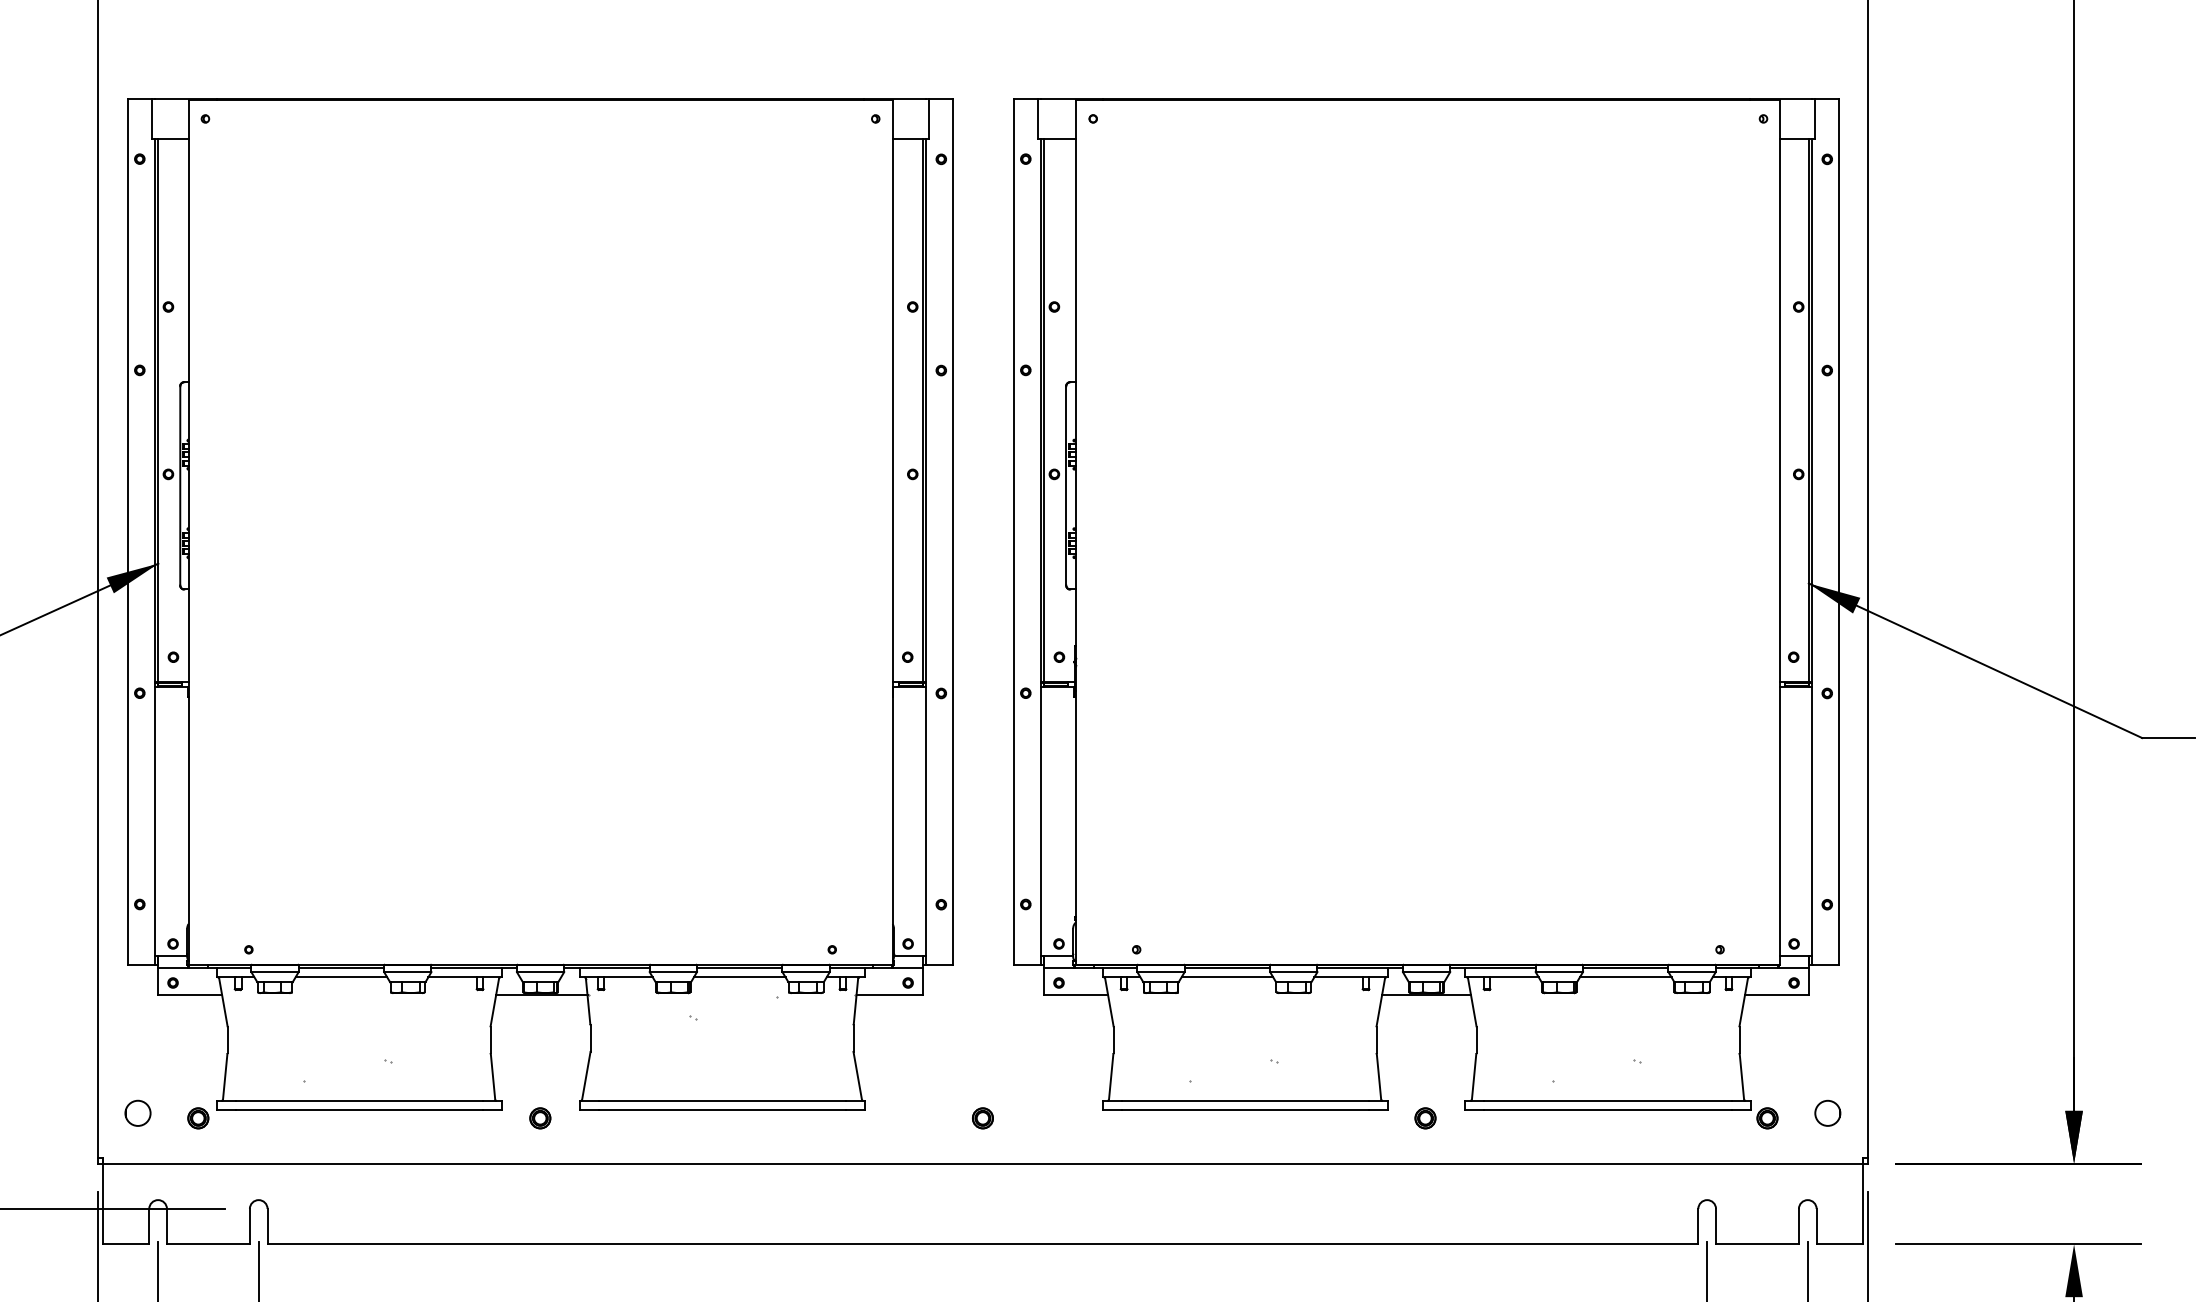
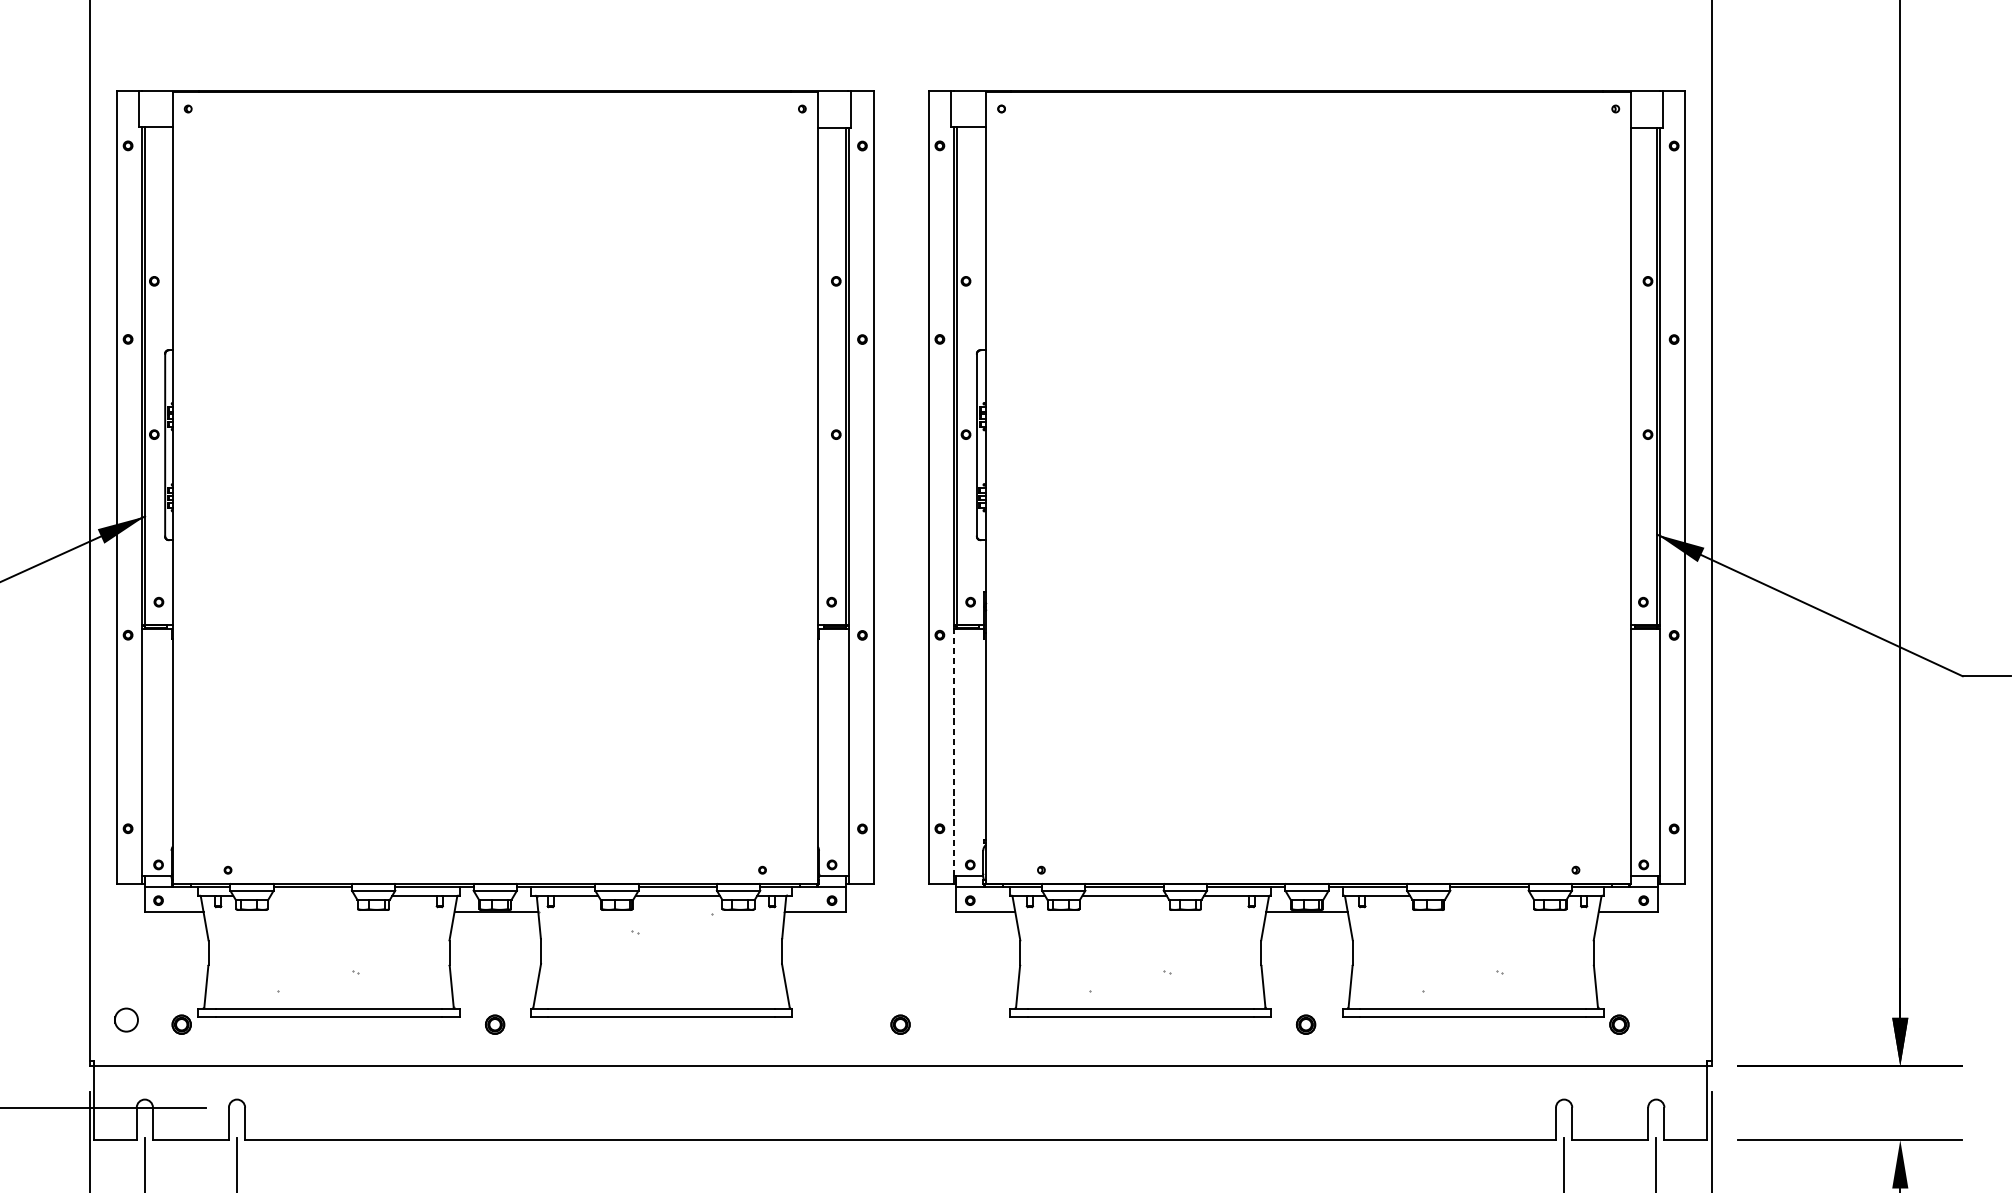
line: (1040, 821) -> (953, 752), solid -> dashed
line: (341, 977) -> (312, 895), removed
line: (1625, 977) -> (1489, 895), removed
circle: (1827, 1112) -> (1674, 1019), removed

